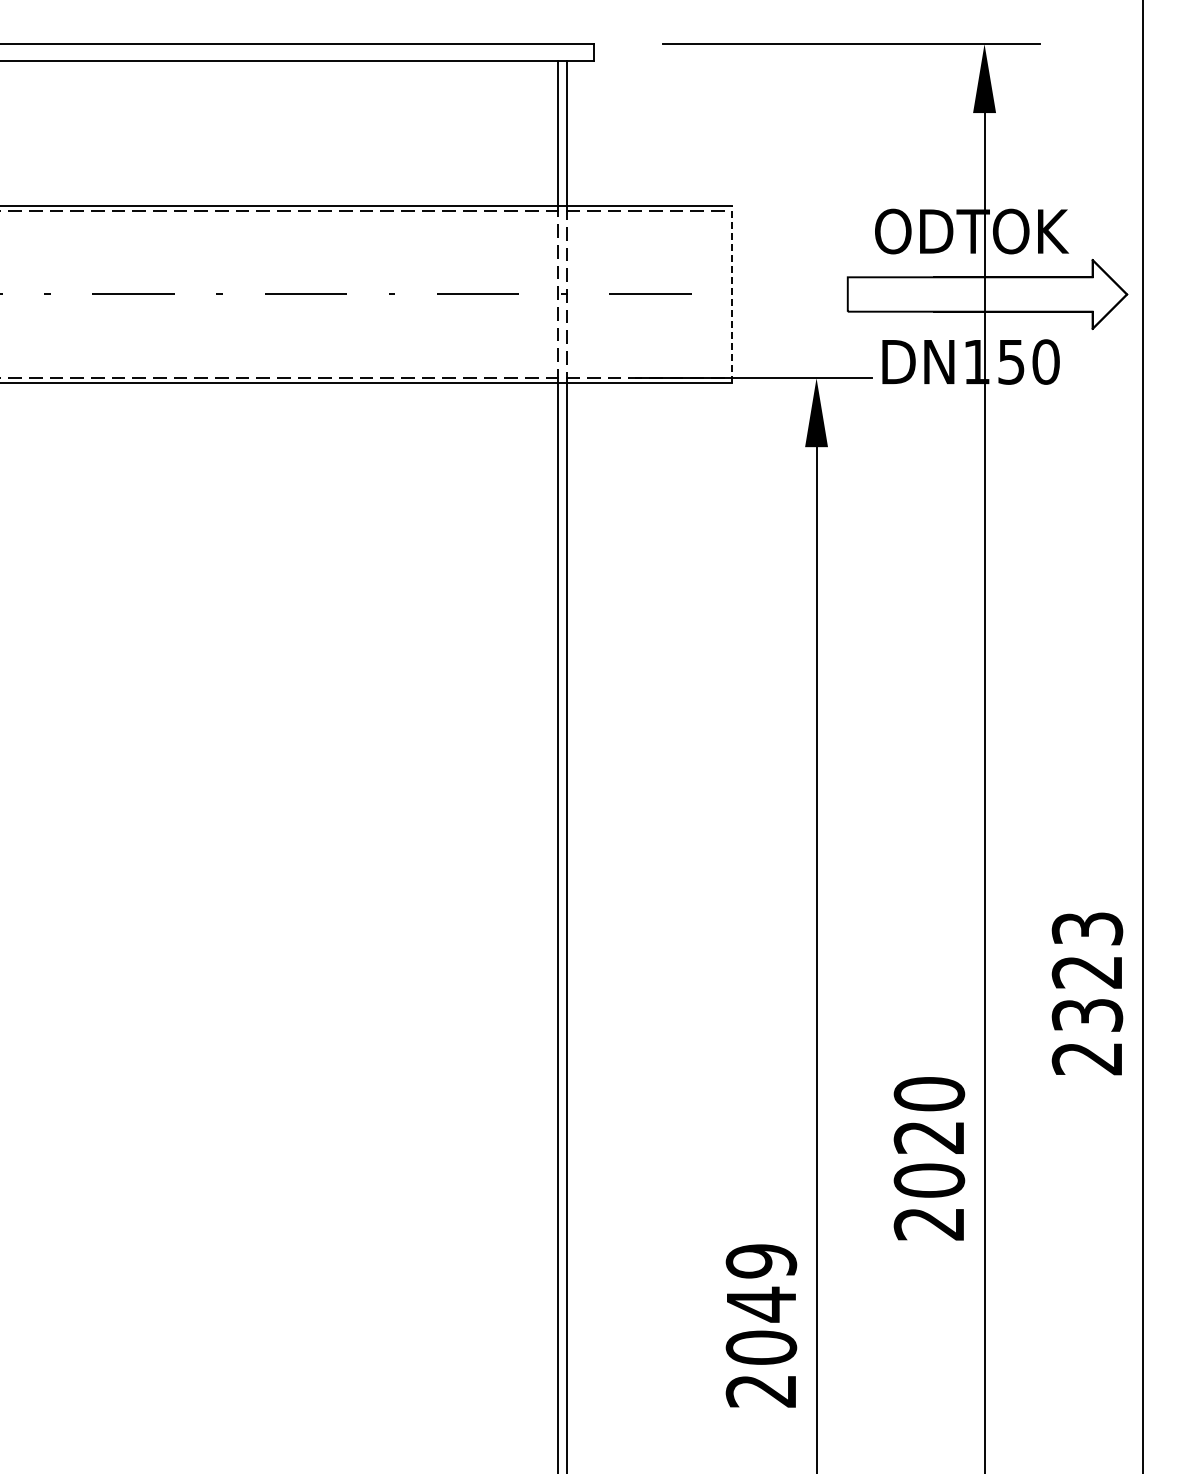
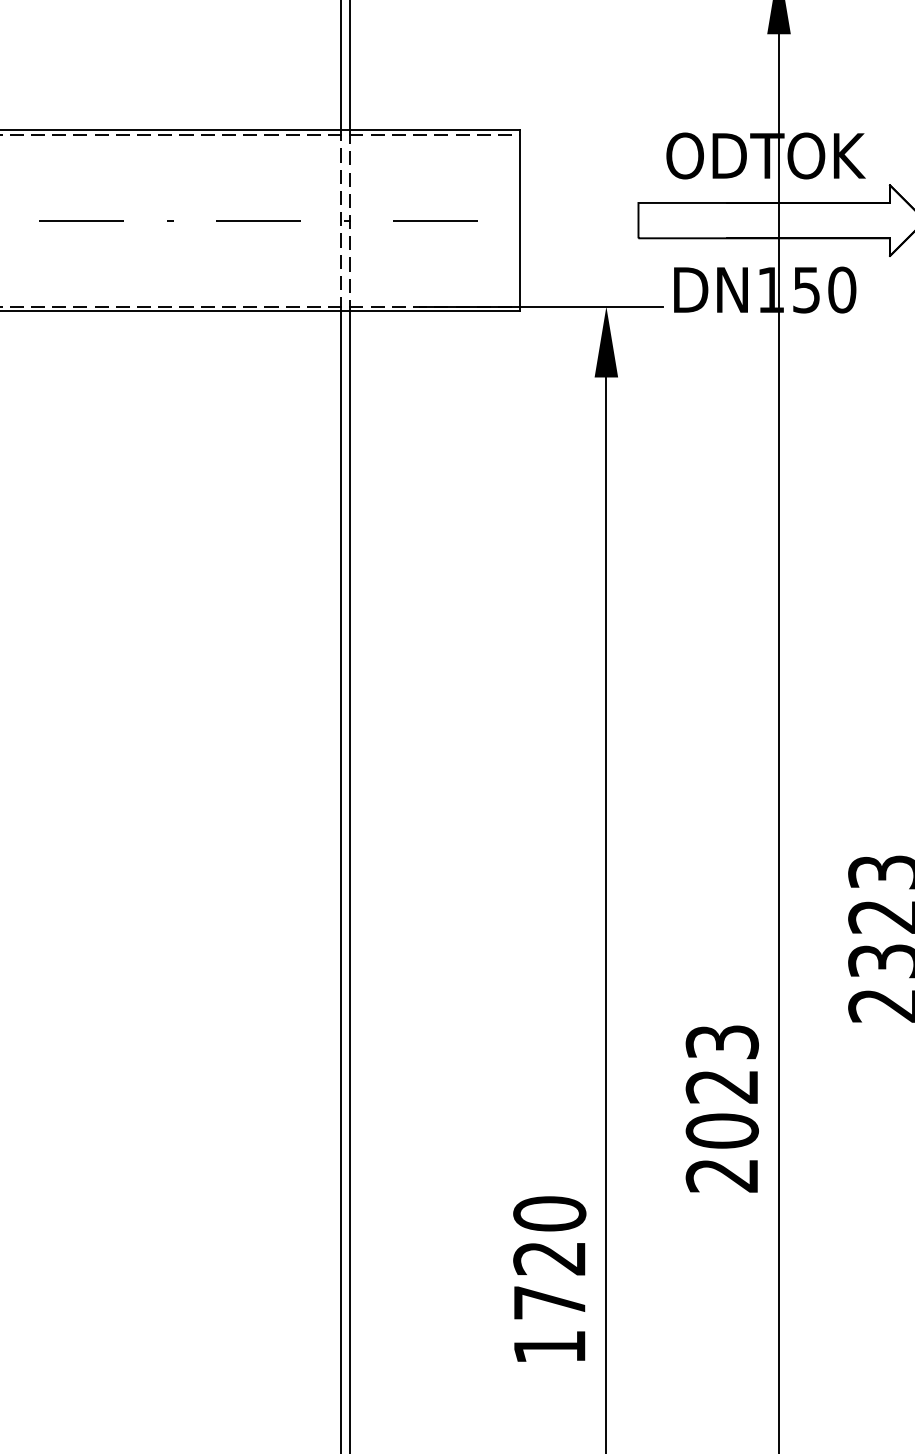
line: (732, 294) -> (520, 220), dashed -> solid
text: (929, 1094) -> (722, 1042), 2020 -> 2023
text: (761, 1325) -> (549, 1279), 2049 -> 1720

